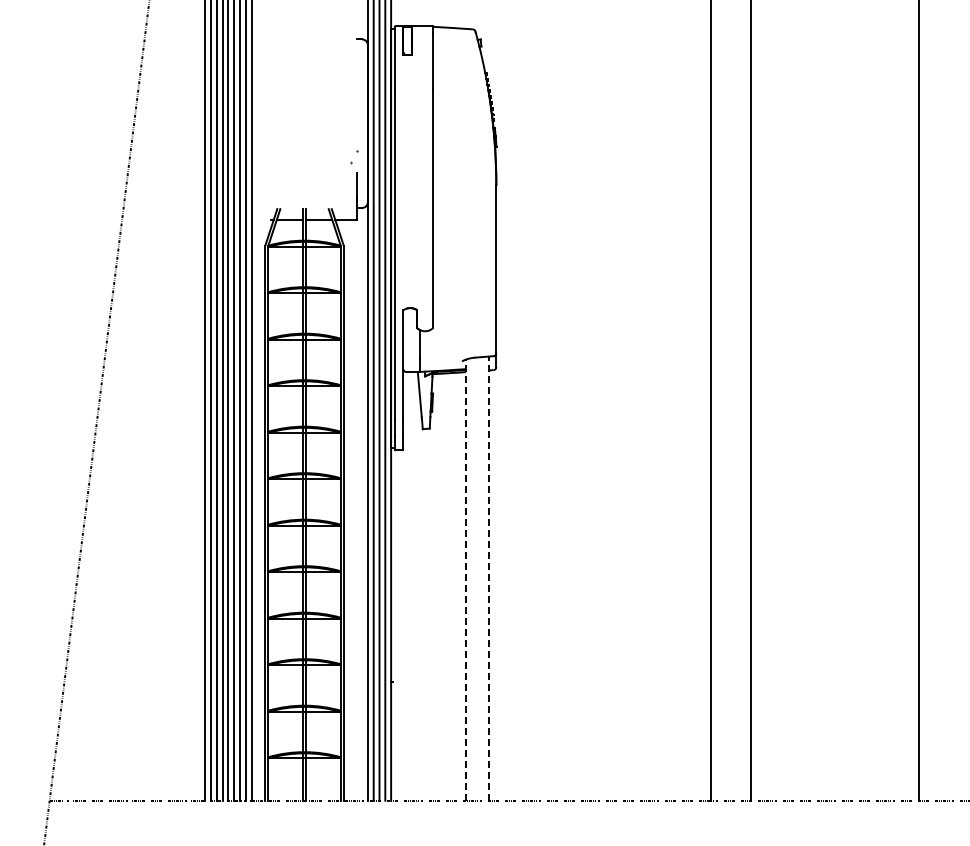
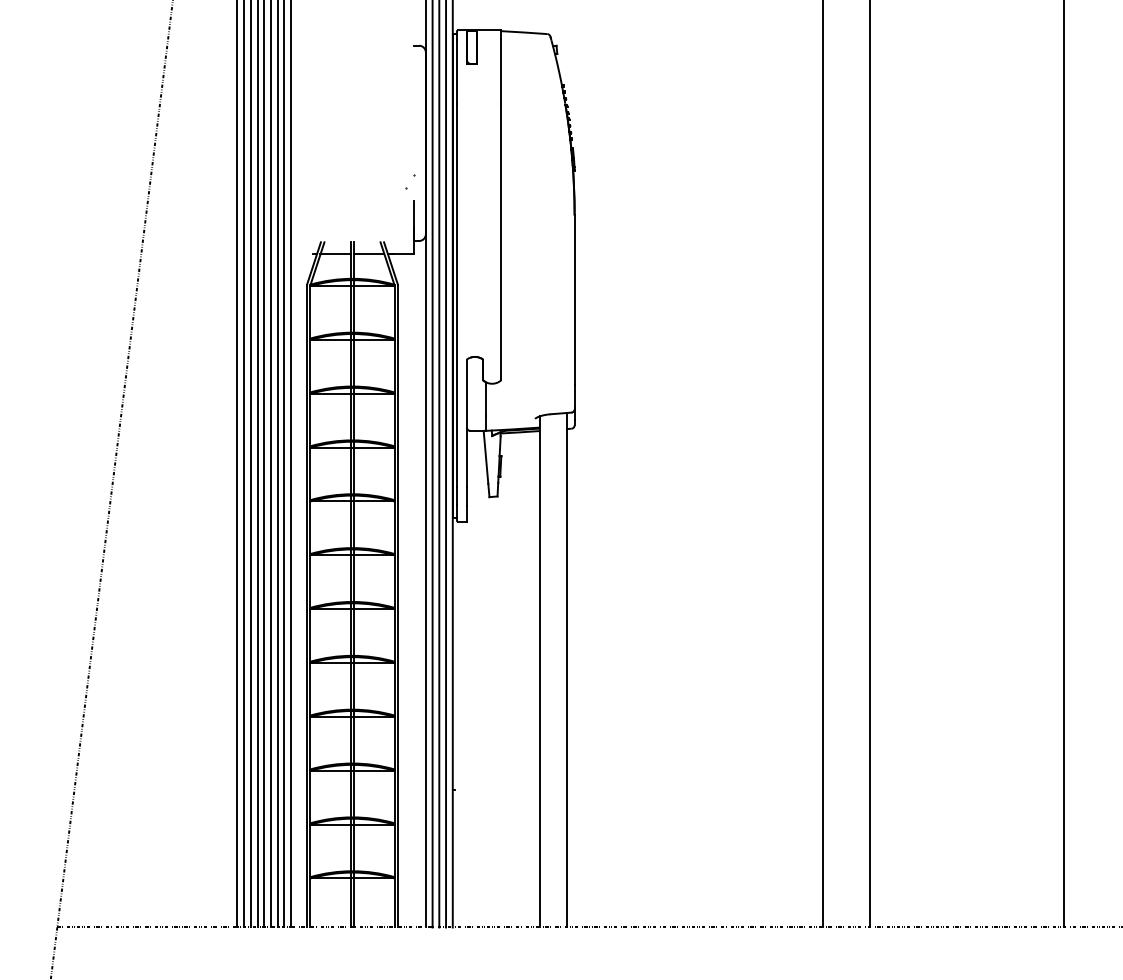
line: (489, 578) -> (566, 670), dashed -> solid
line: (466, 580) -> (540, 672), dashed -> solid

